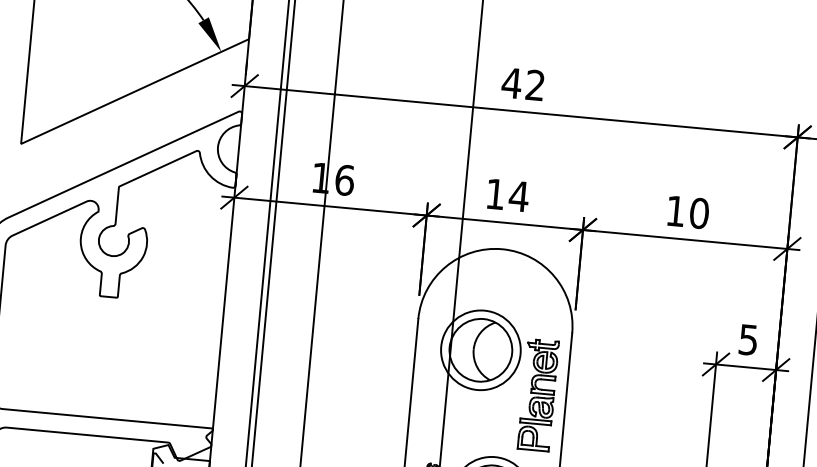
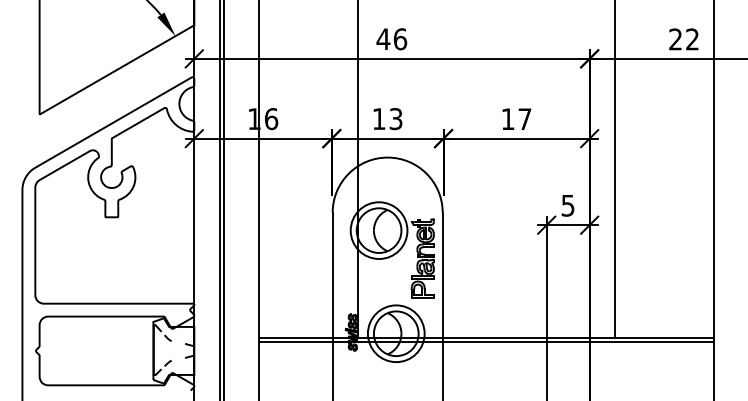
text: (535, 85) -> (400, 39), 42 -> 46
text: (518, 196) -> (395, 119), 14 -> 13
text: (698, 213) -> (524, 119), 10 -> 17

